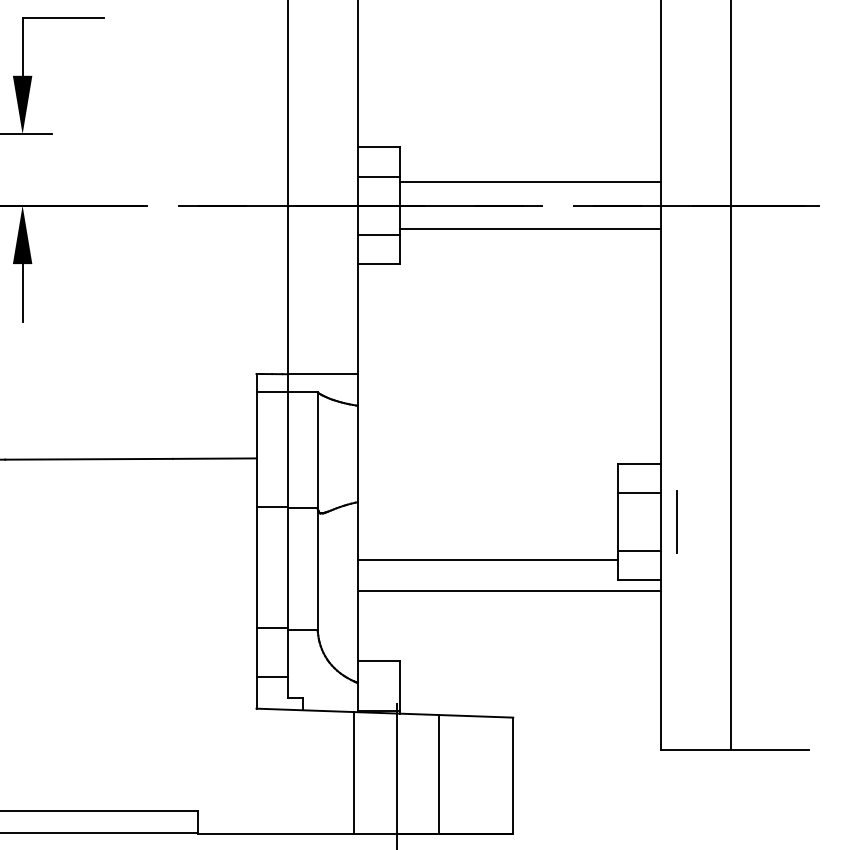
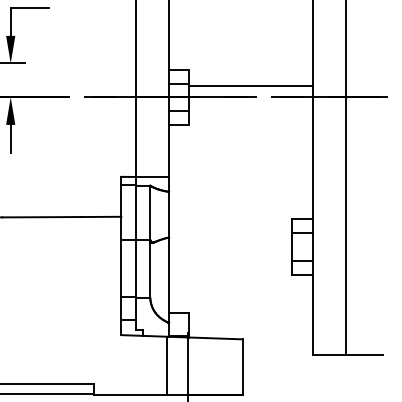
line: (529, 229) -> (250, 108), removed
line: (675, 521) -> (319, 246), removed
line: (487, 559) -> (230, 264), removed
line: (508, 591) -> (240, 279), removed
line: (438, 774) -> (207, 366), removed

